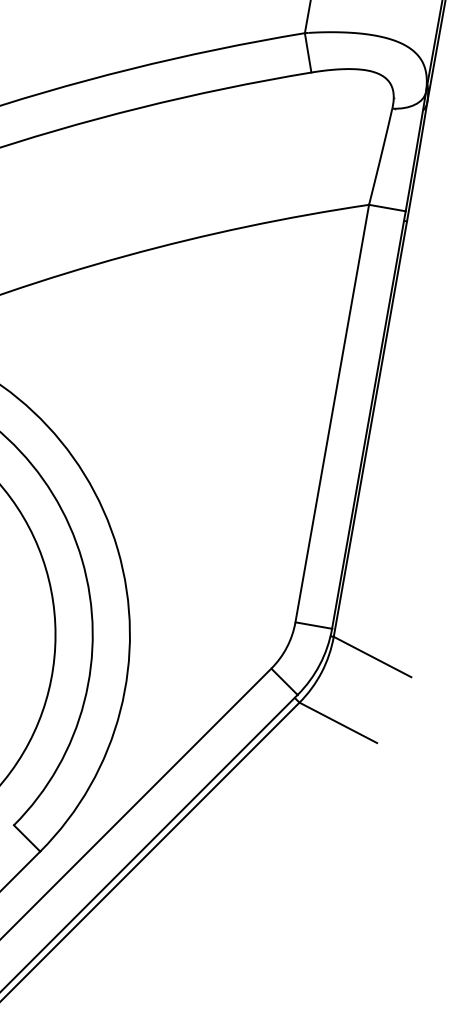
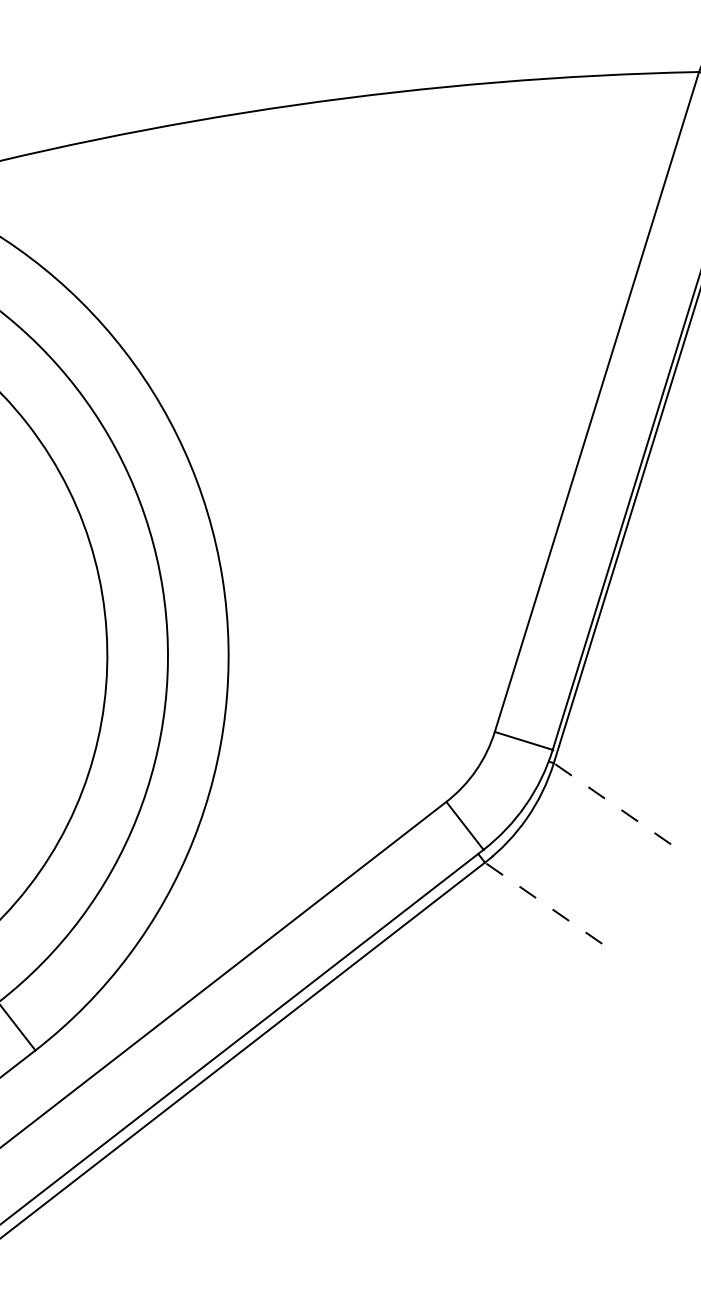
line: (372, 657) -> (612, 804), solid -> dashed
line: (338, 722) -> (543, 902), solid -> dashed

